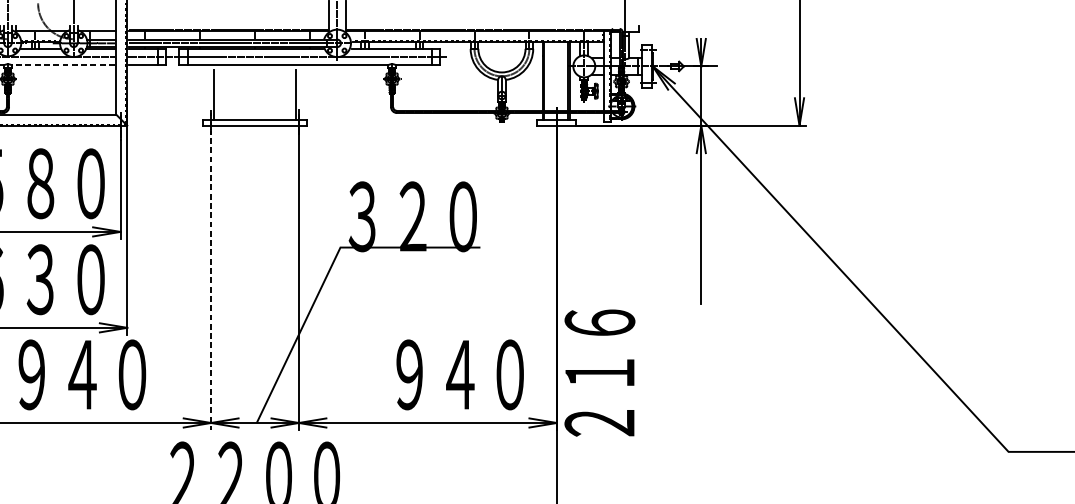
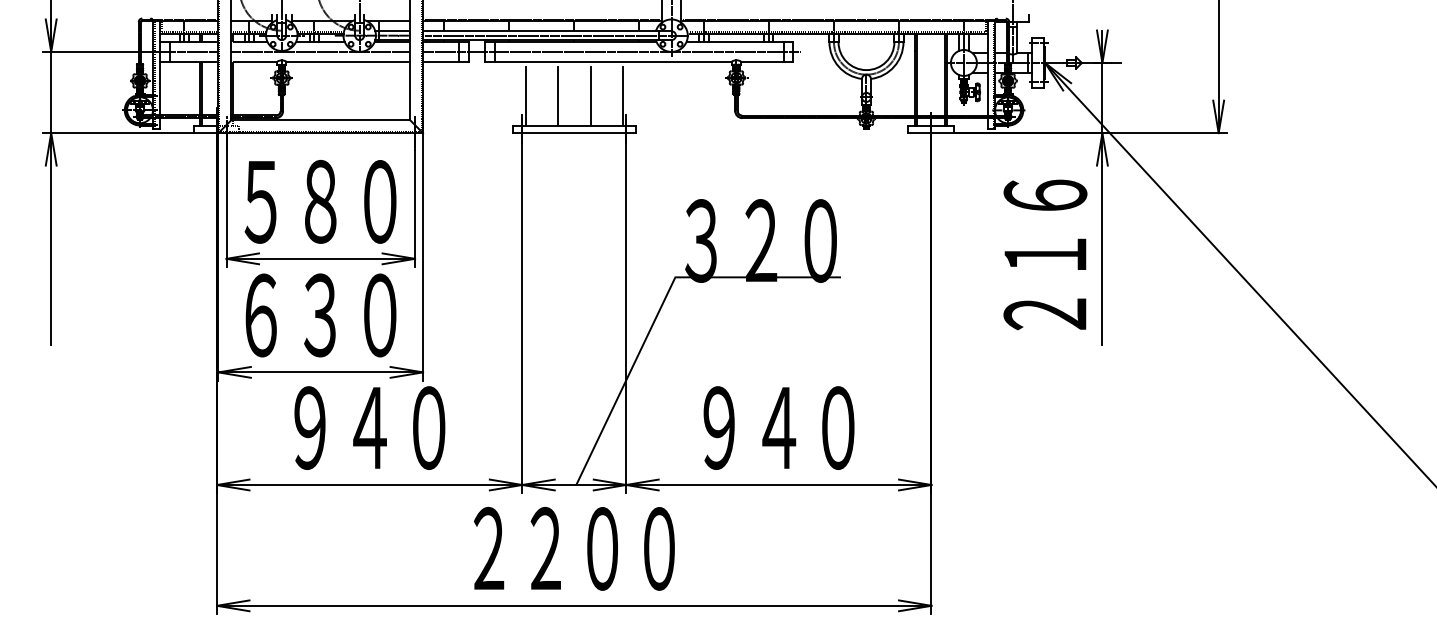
line: (62, 65) -> (346, 61), dashed -> solid
line: (241, 94) -> (558, 96), added
line: (268, 94) -> (590, 96), added
line: (211, 270) -> (522, 304), dashed -> solid
text: (599, 372) -> (1045, 254), moved
text: (459, 374) -> (778, 427), moved

